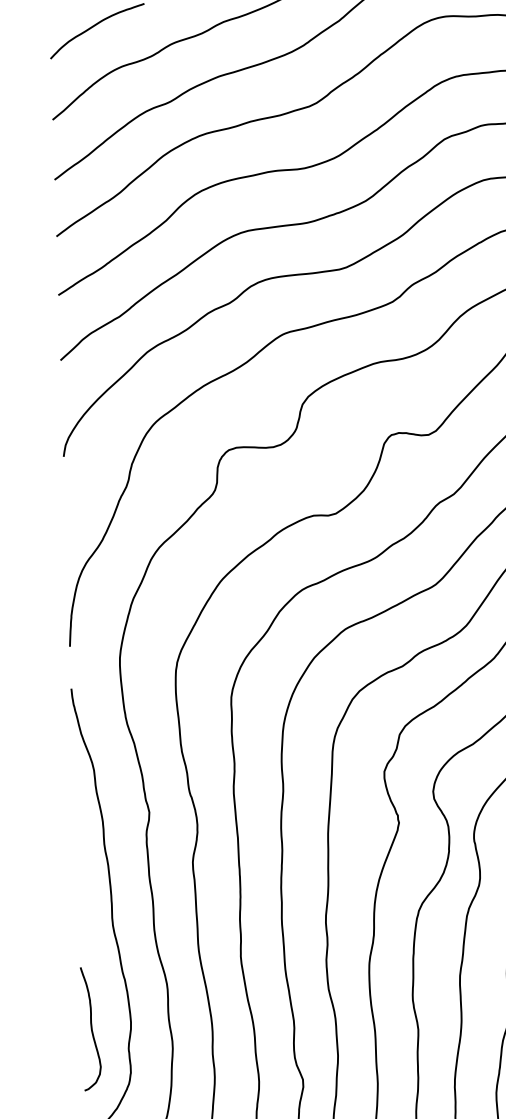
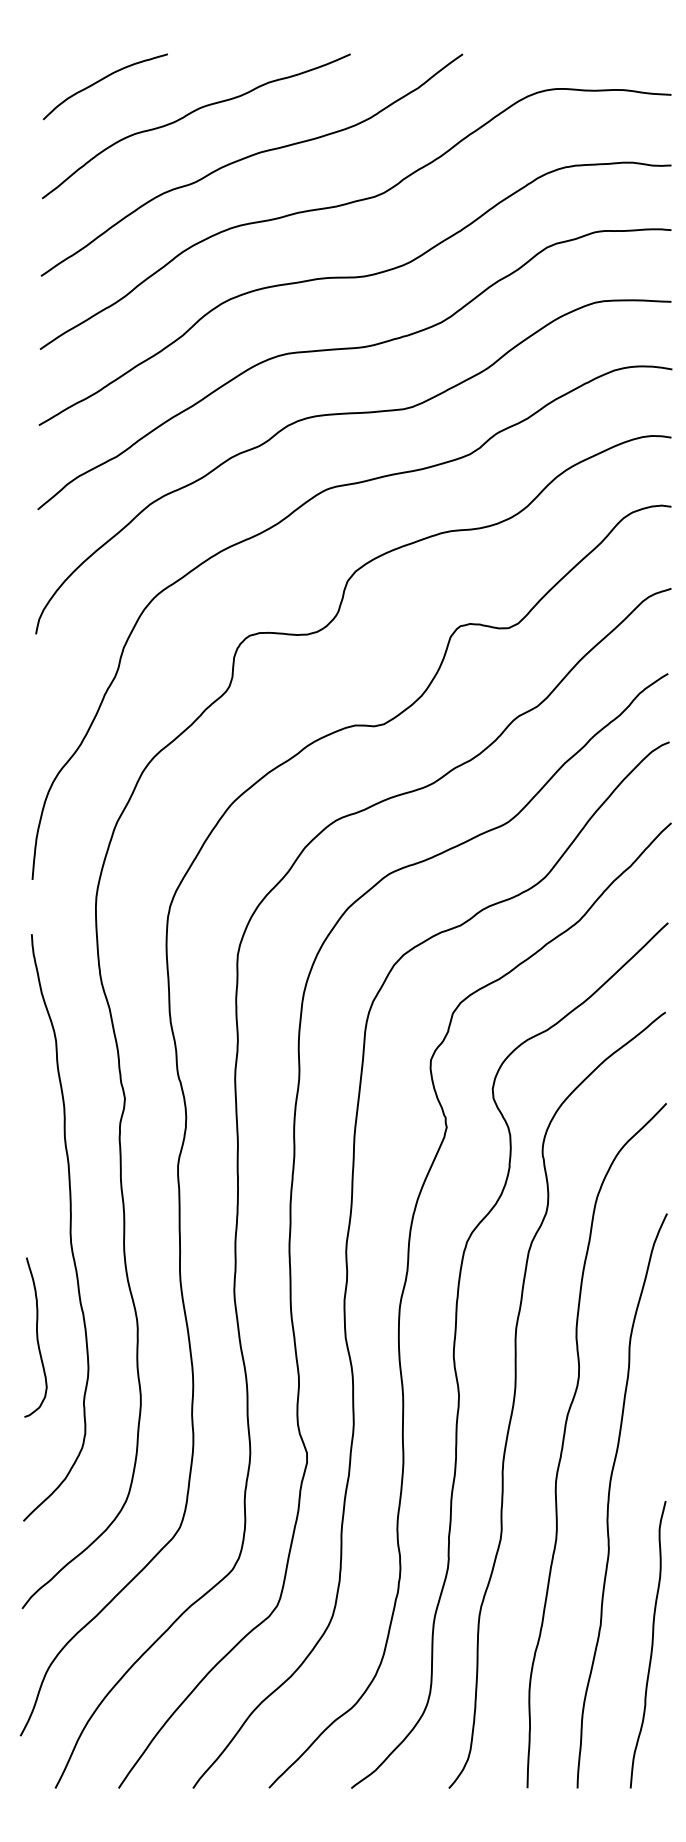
curve: (91, 1028) -> (36, 1337), moved

